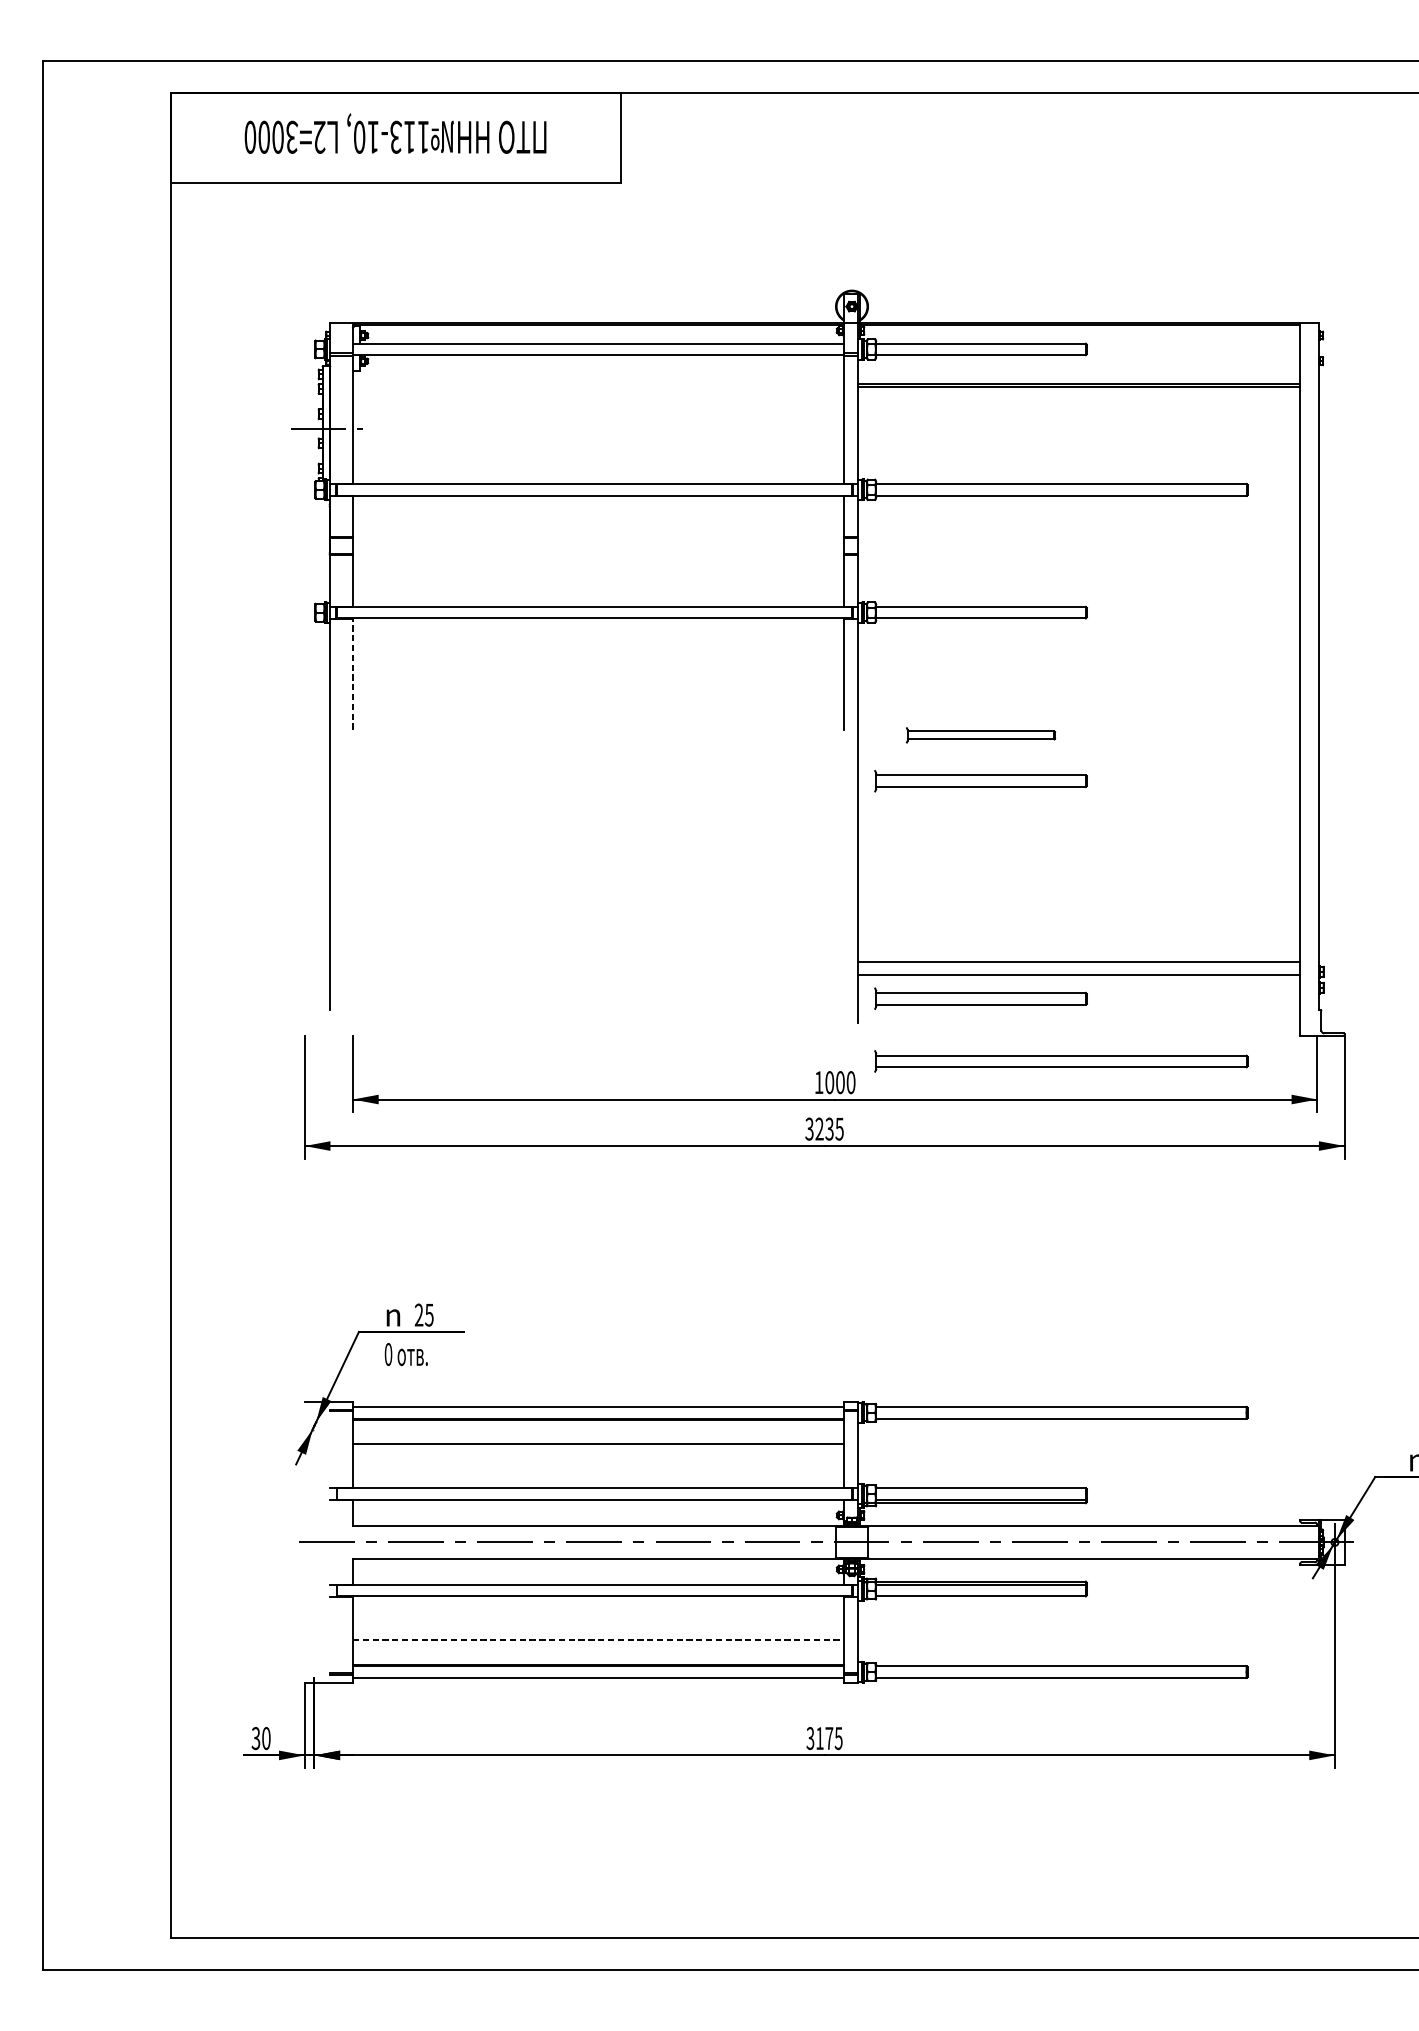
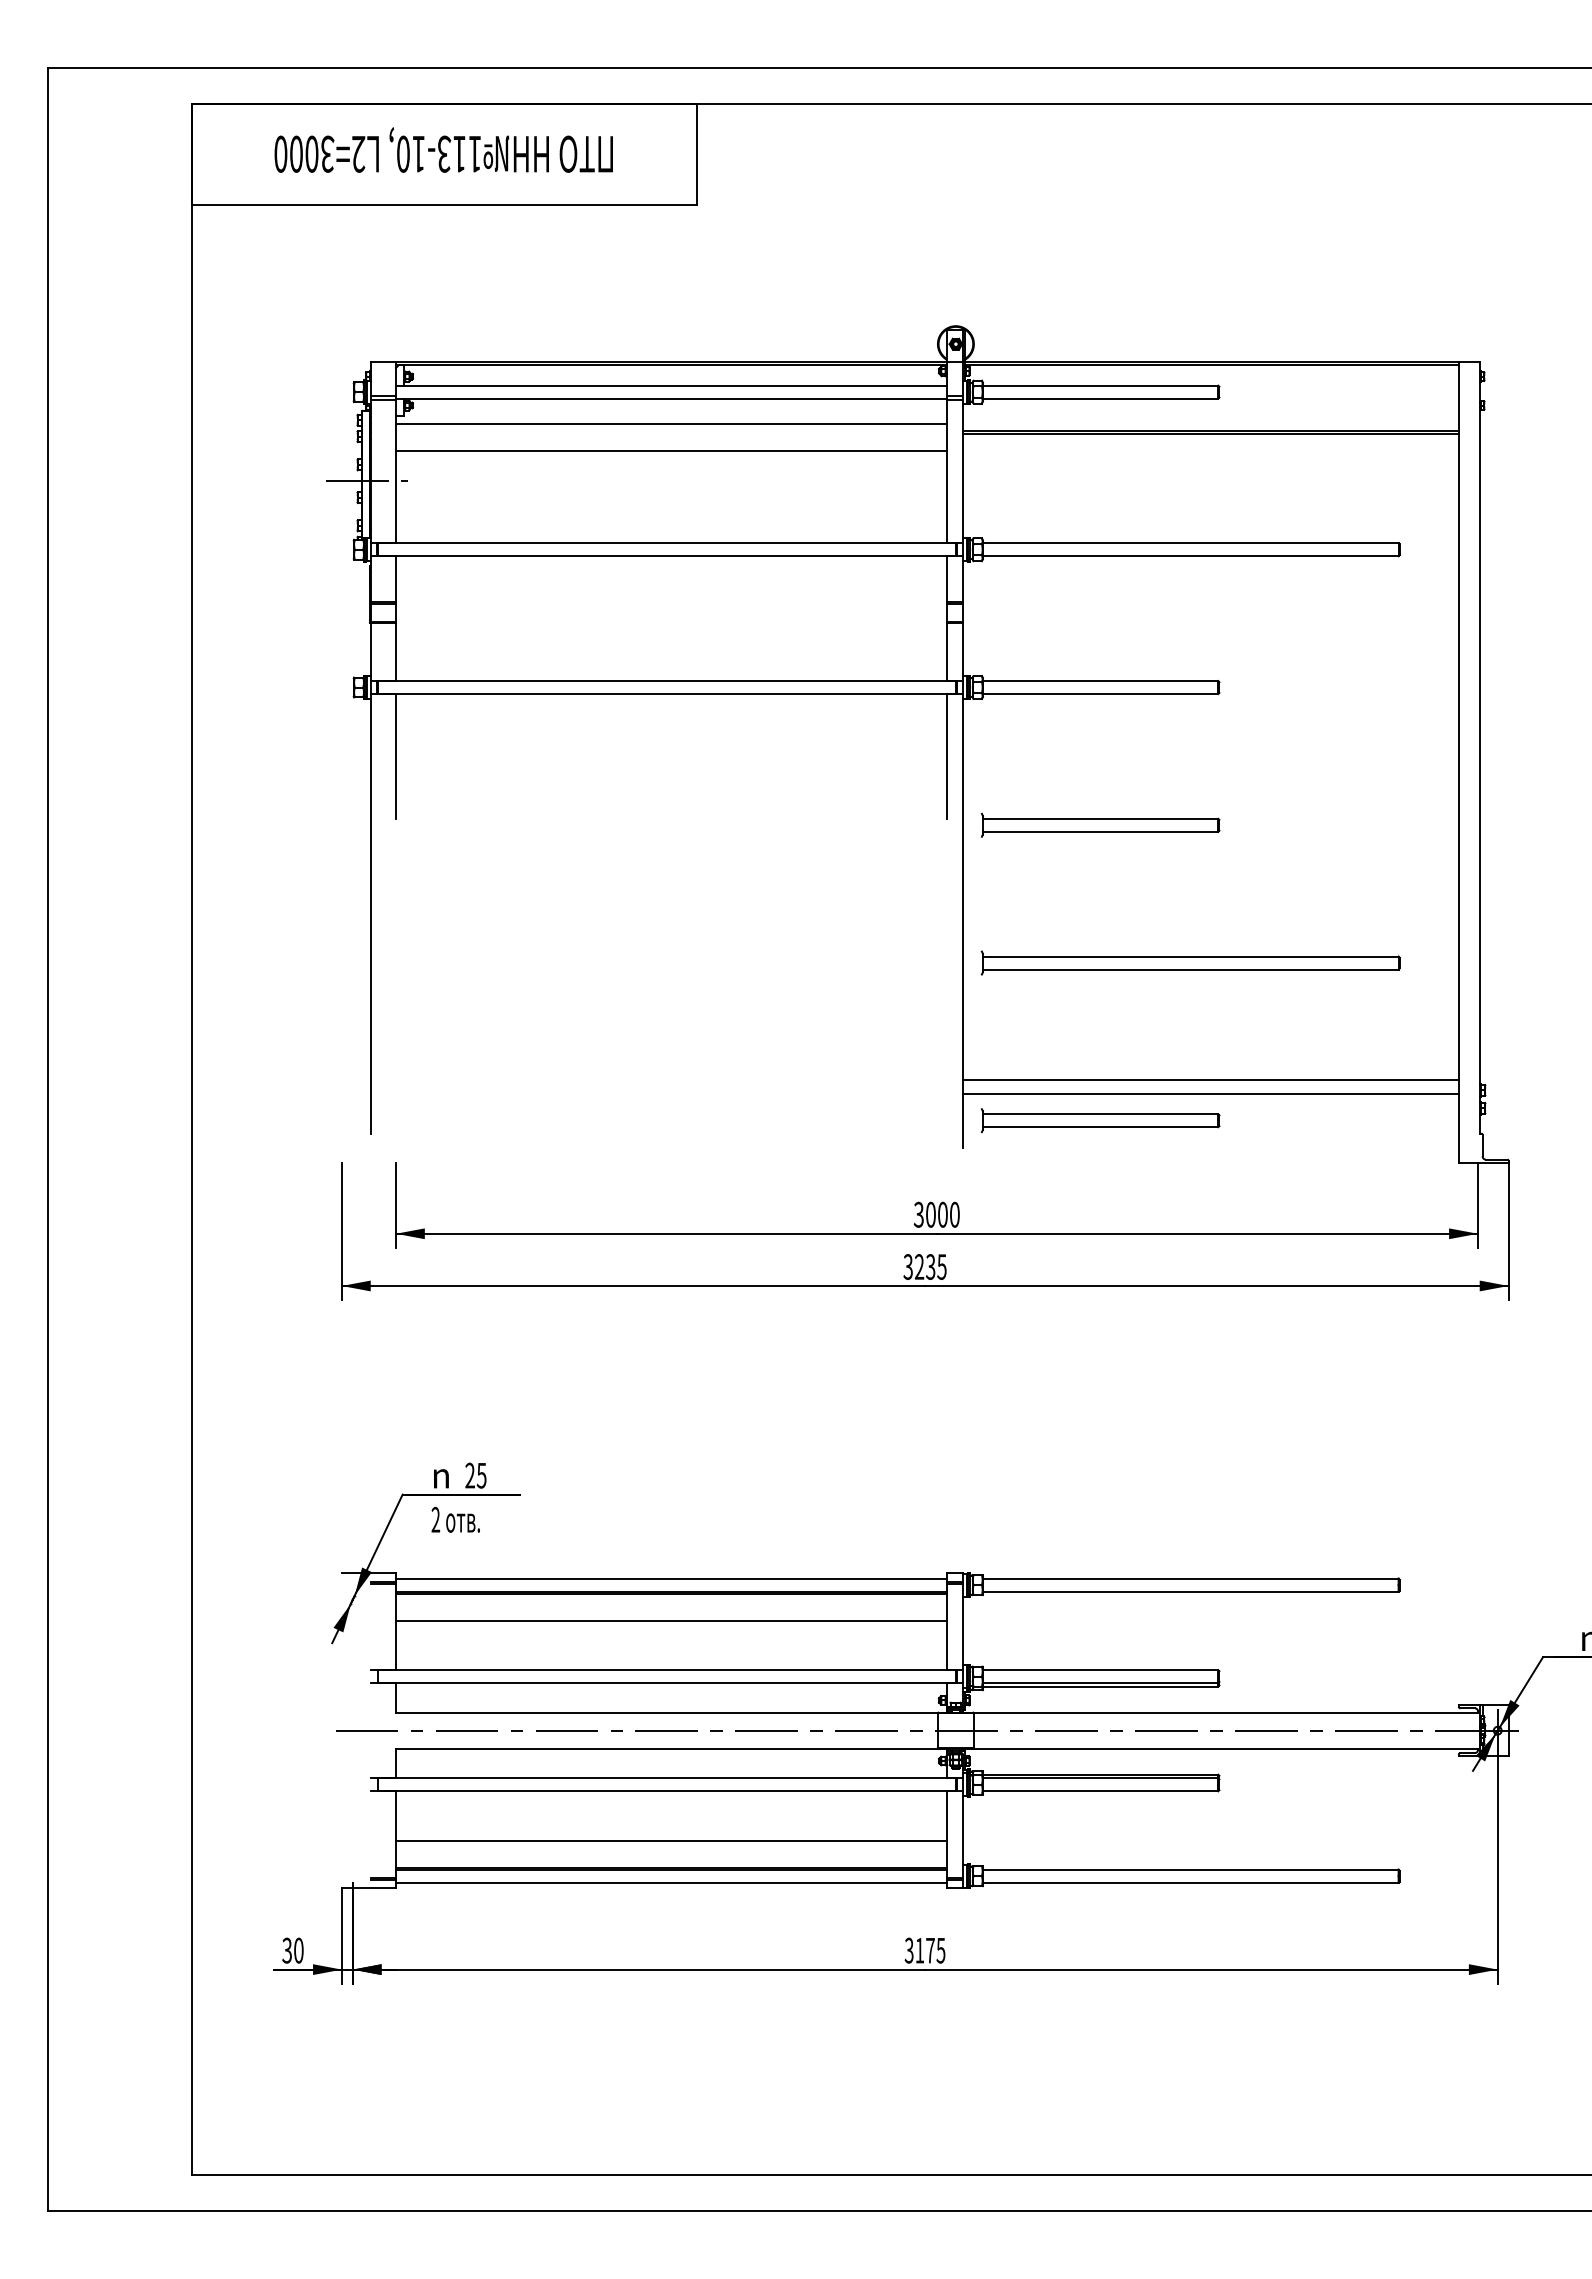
line: (598, 377) -> (671, 423), added
line: (598, 401) -> (671, 450), added
line: (353, 673) -> (396, 755), dashed -> solid
part: (980, 734) -> (1100, 824), size x1.43
part: (980, 781) -> (1100, 876), removed
part: (1061, 1060) -> (1190, 962), moved
text: (818, 1082) -> (918, 1214), 1000 -> 3000
text: (388, 1354) -> (435, 1519), 0 -> 2
line: (598, 1640) -> (671, 1840), dashed -> solid

